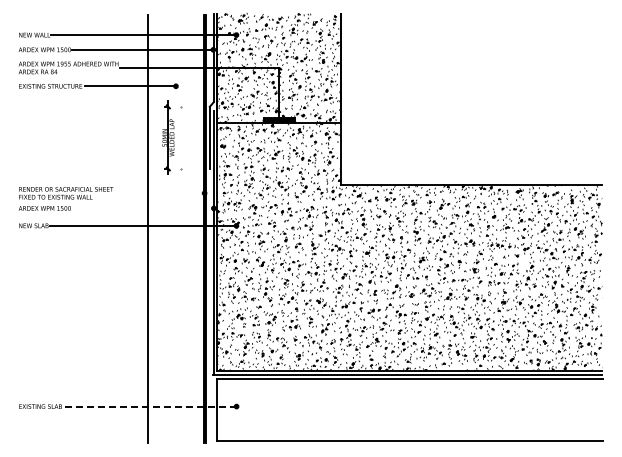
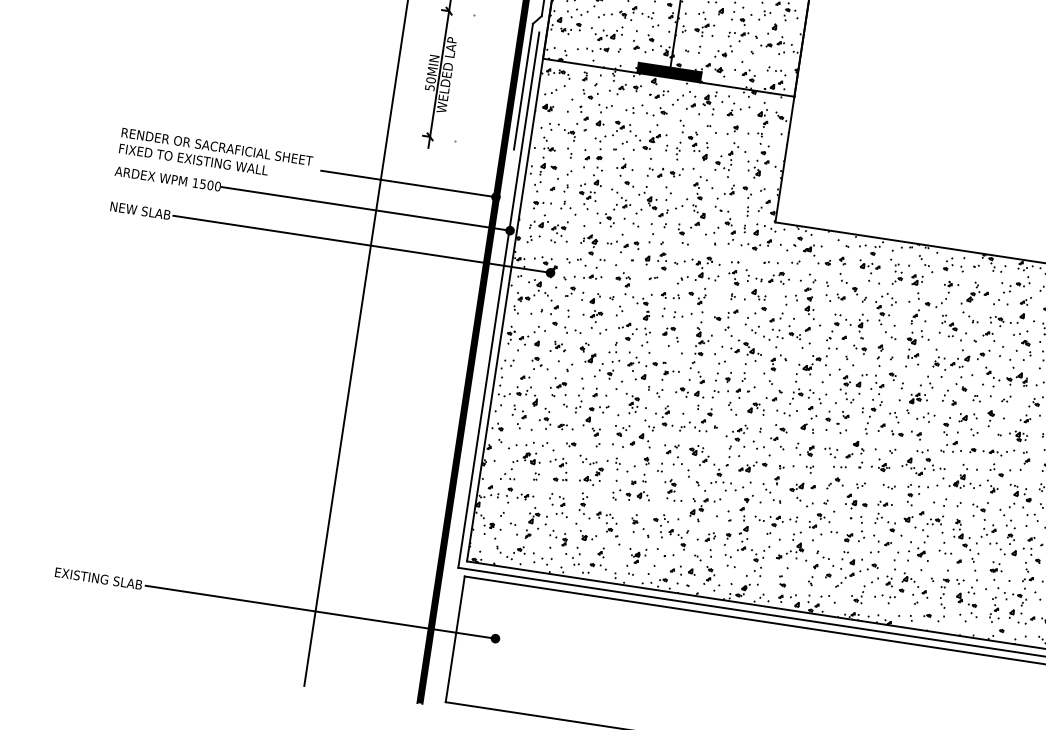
line: (161, 193) -> (408, 184), added
line: (142, 208) -> (365, 208), added
line: (149, 406) -> (319, 611), dashed -> solid

